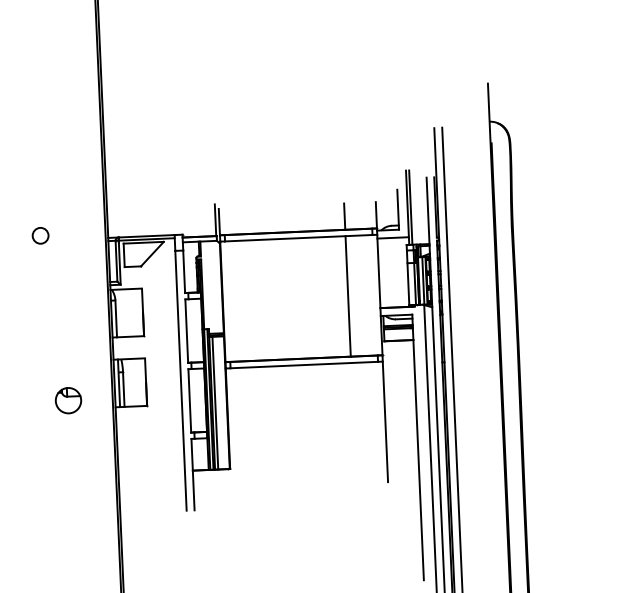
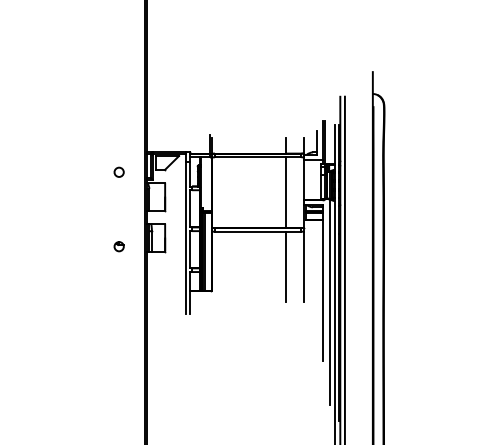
circle: (39, 234) -> (118, 171), moved
part: (67, 400) -> (118, 246), size x0.62
line: (353, 422) -> (285, 266), added

